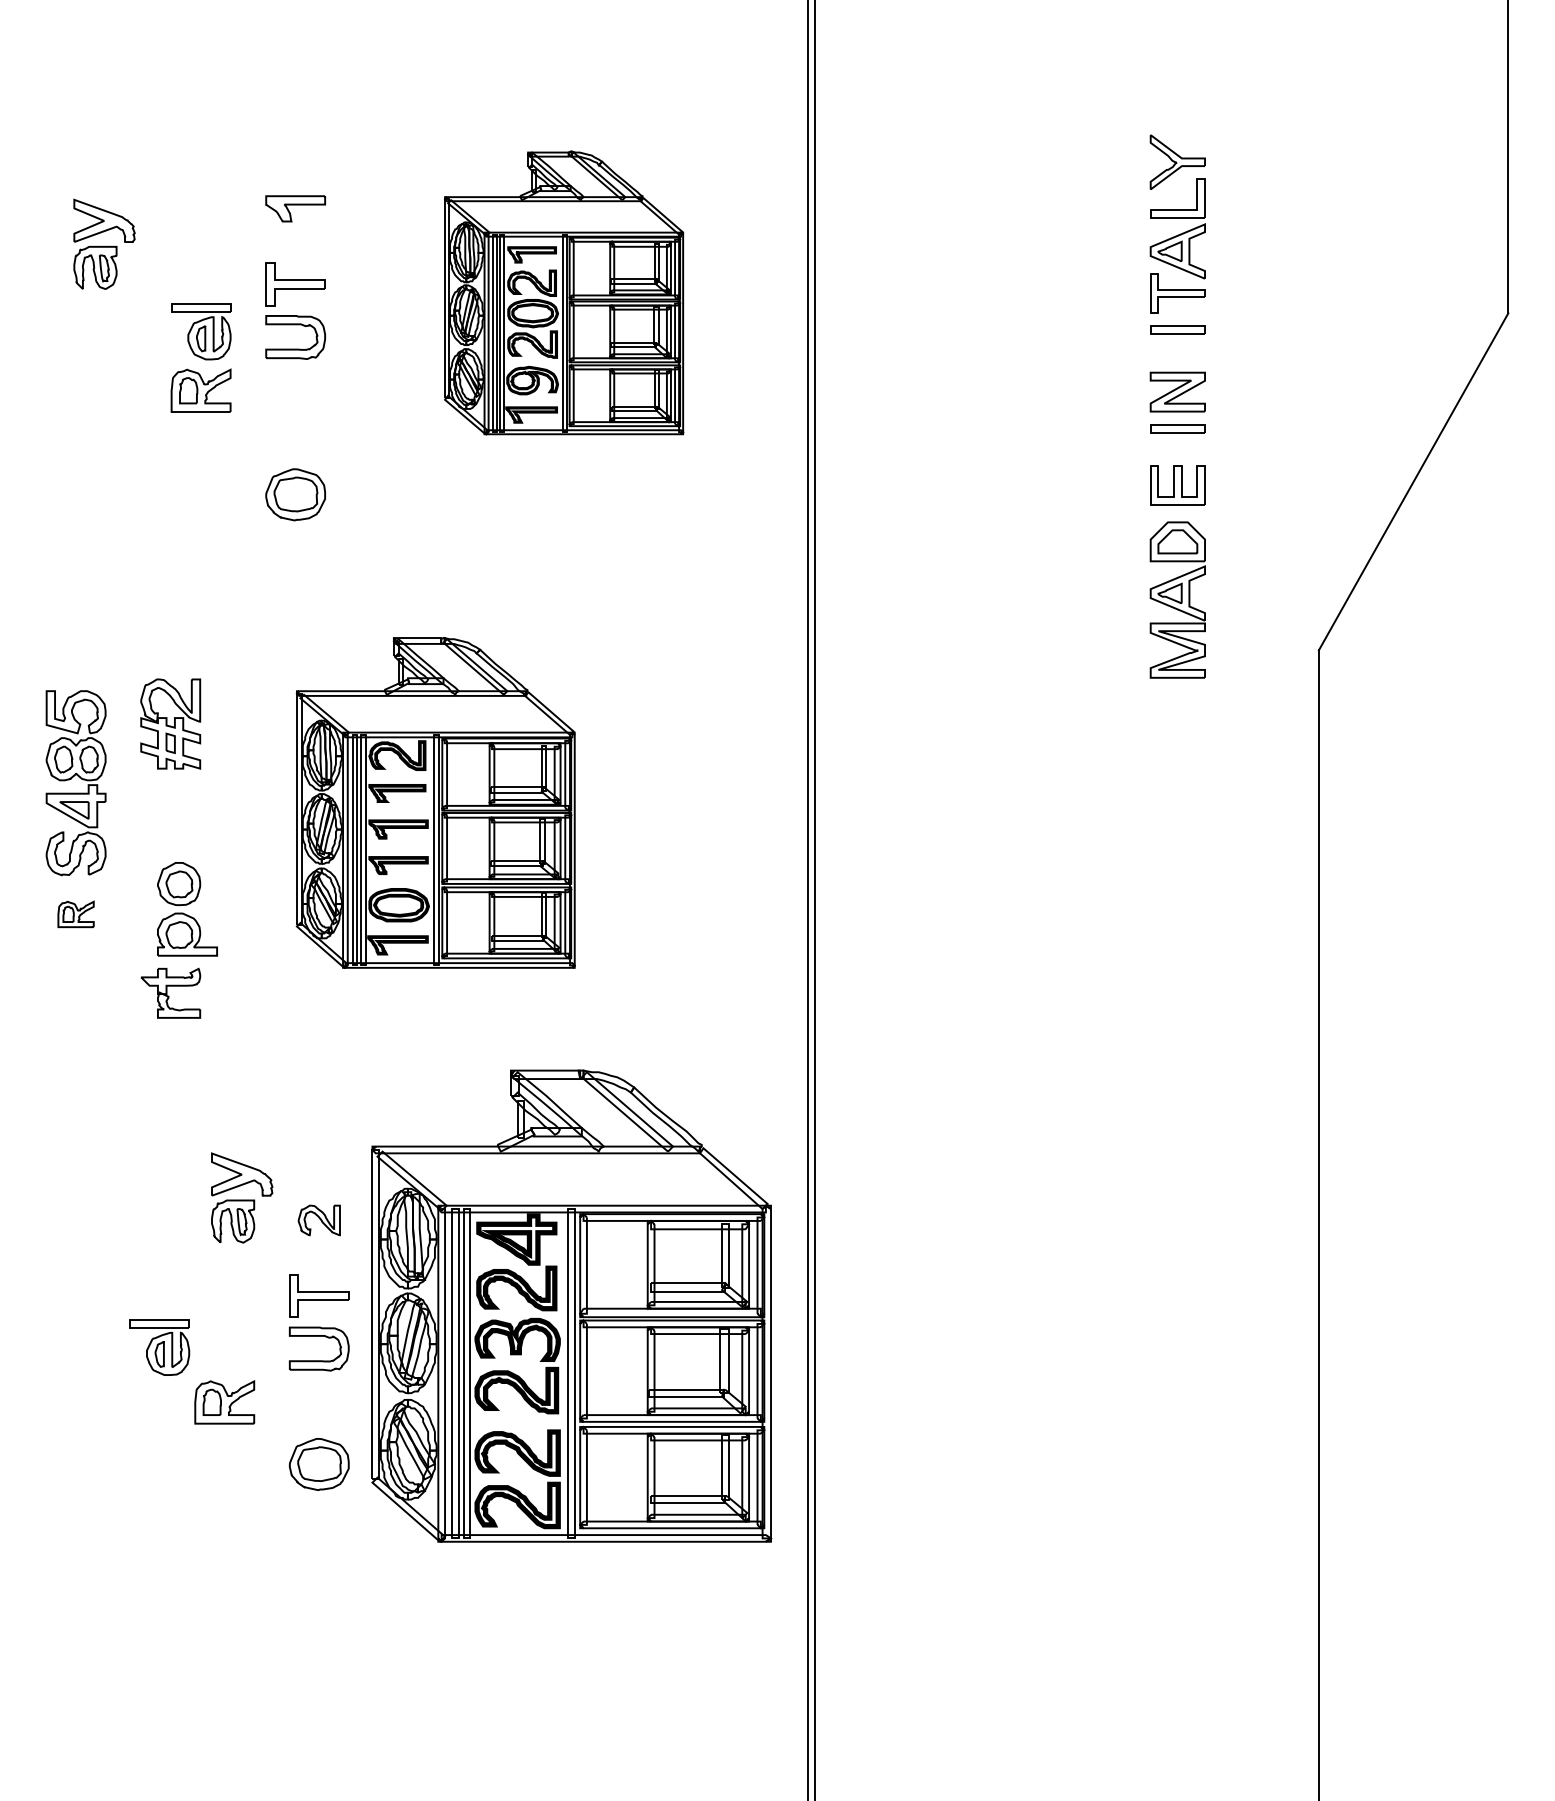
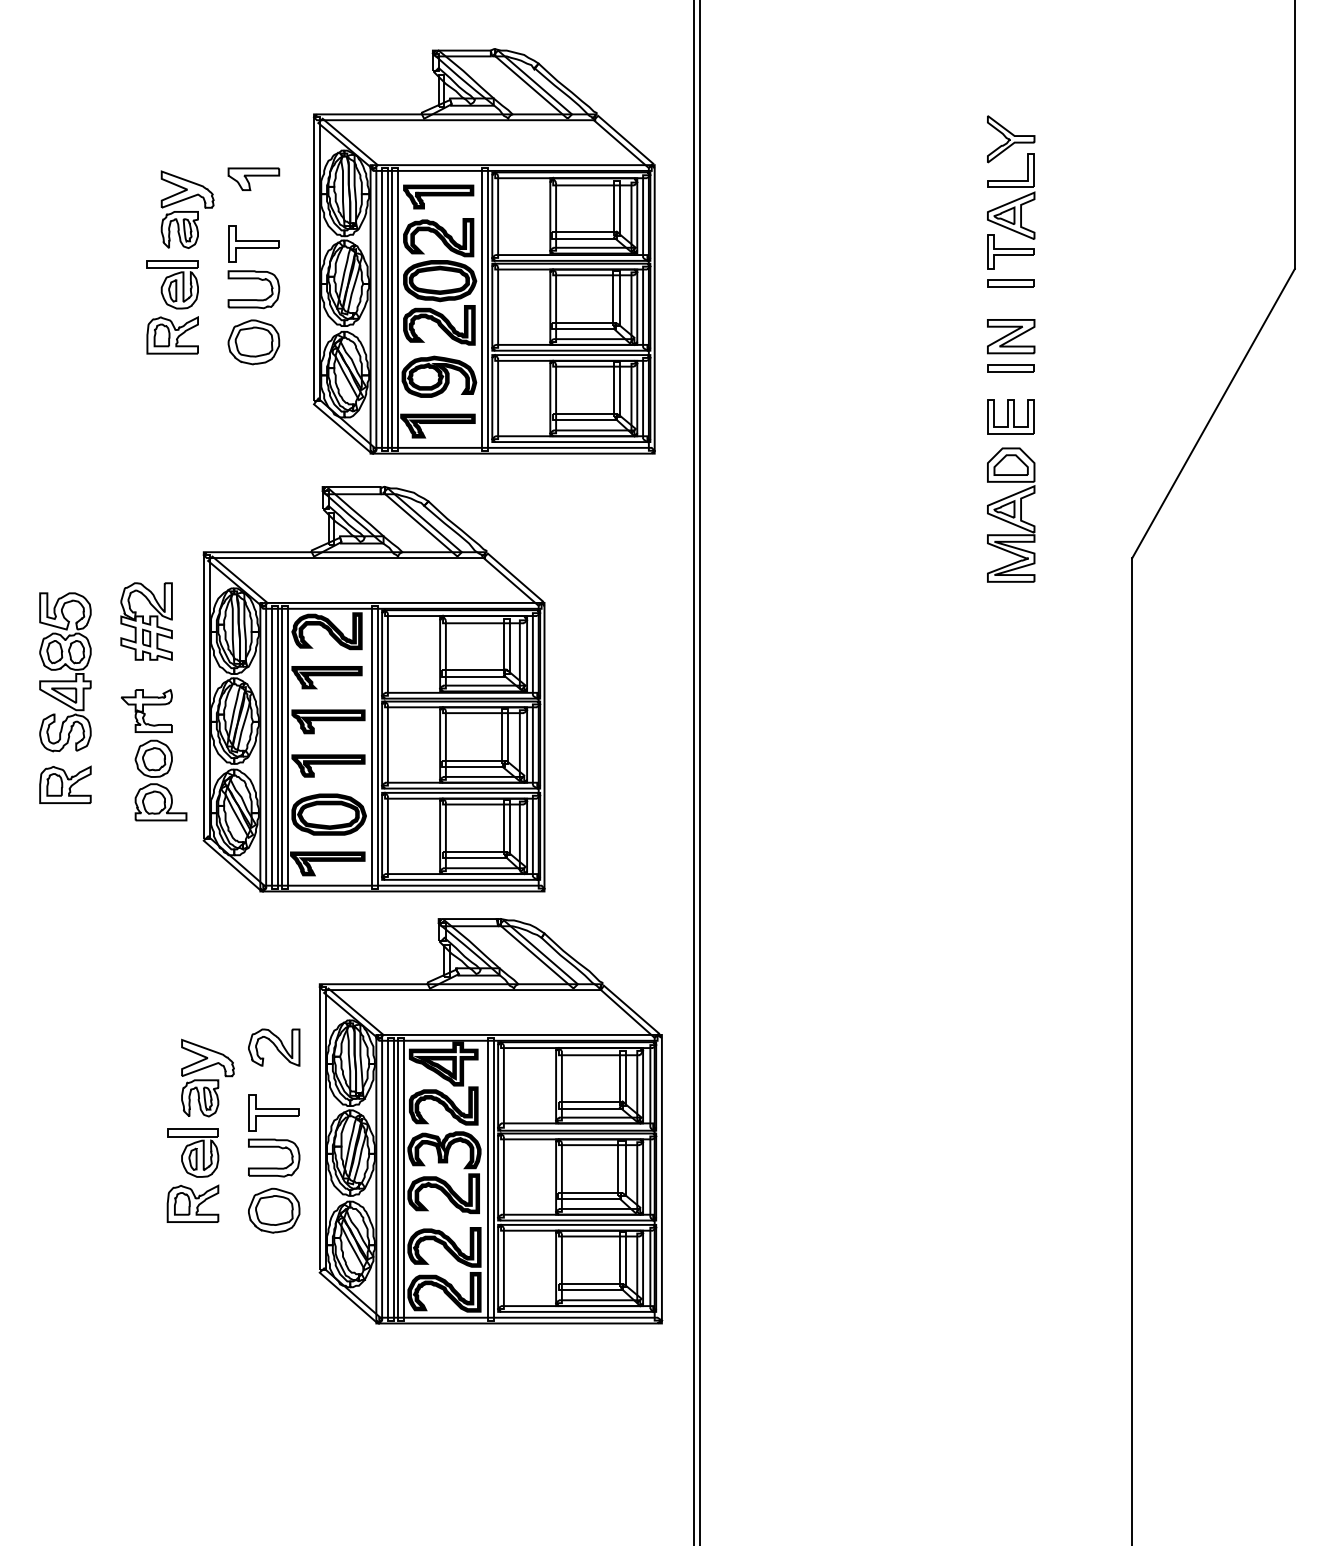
part: (104, 243) -> (187, 209), moved
part: (563, 292) -> (483, 251), size x1.67
part: (295, 494) -> (253, 342), moved
part: (435, 802) -> (373, 688), size x1.43
part: (75, 914) -> (64, 785), size x1.67
part: (170, 992) -> (146, 710), moved
part: (242, 1197) -> (208, 1077), moved
part: (319, 1220) -> (274, 1047), size x1.43
part: (159, 1347) -> (192, 1153), moved
part: (319, 1464) -> (274, 1210), moved

